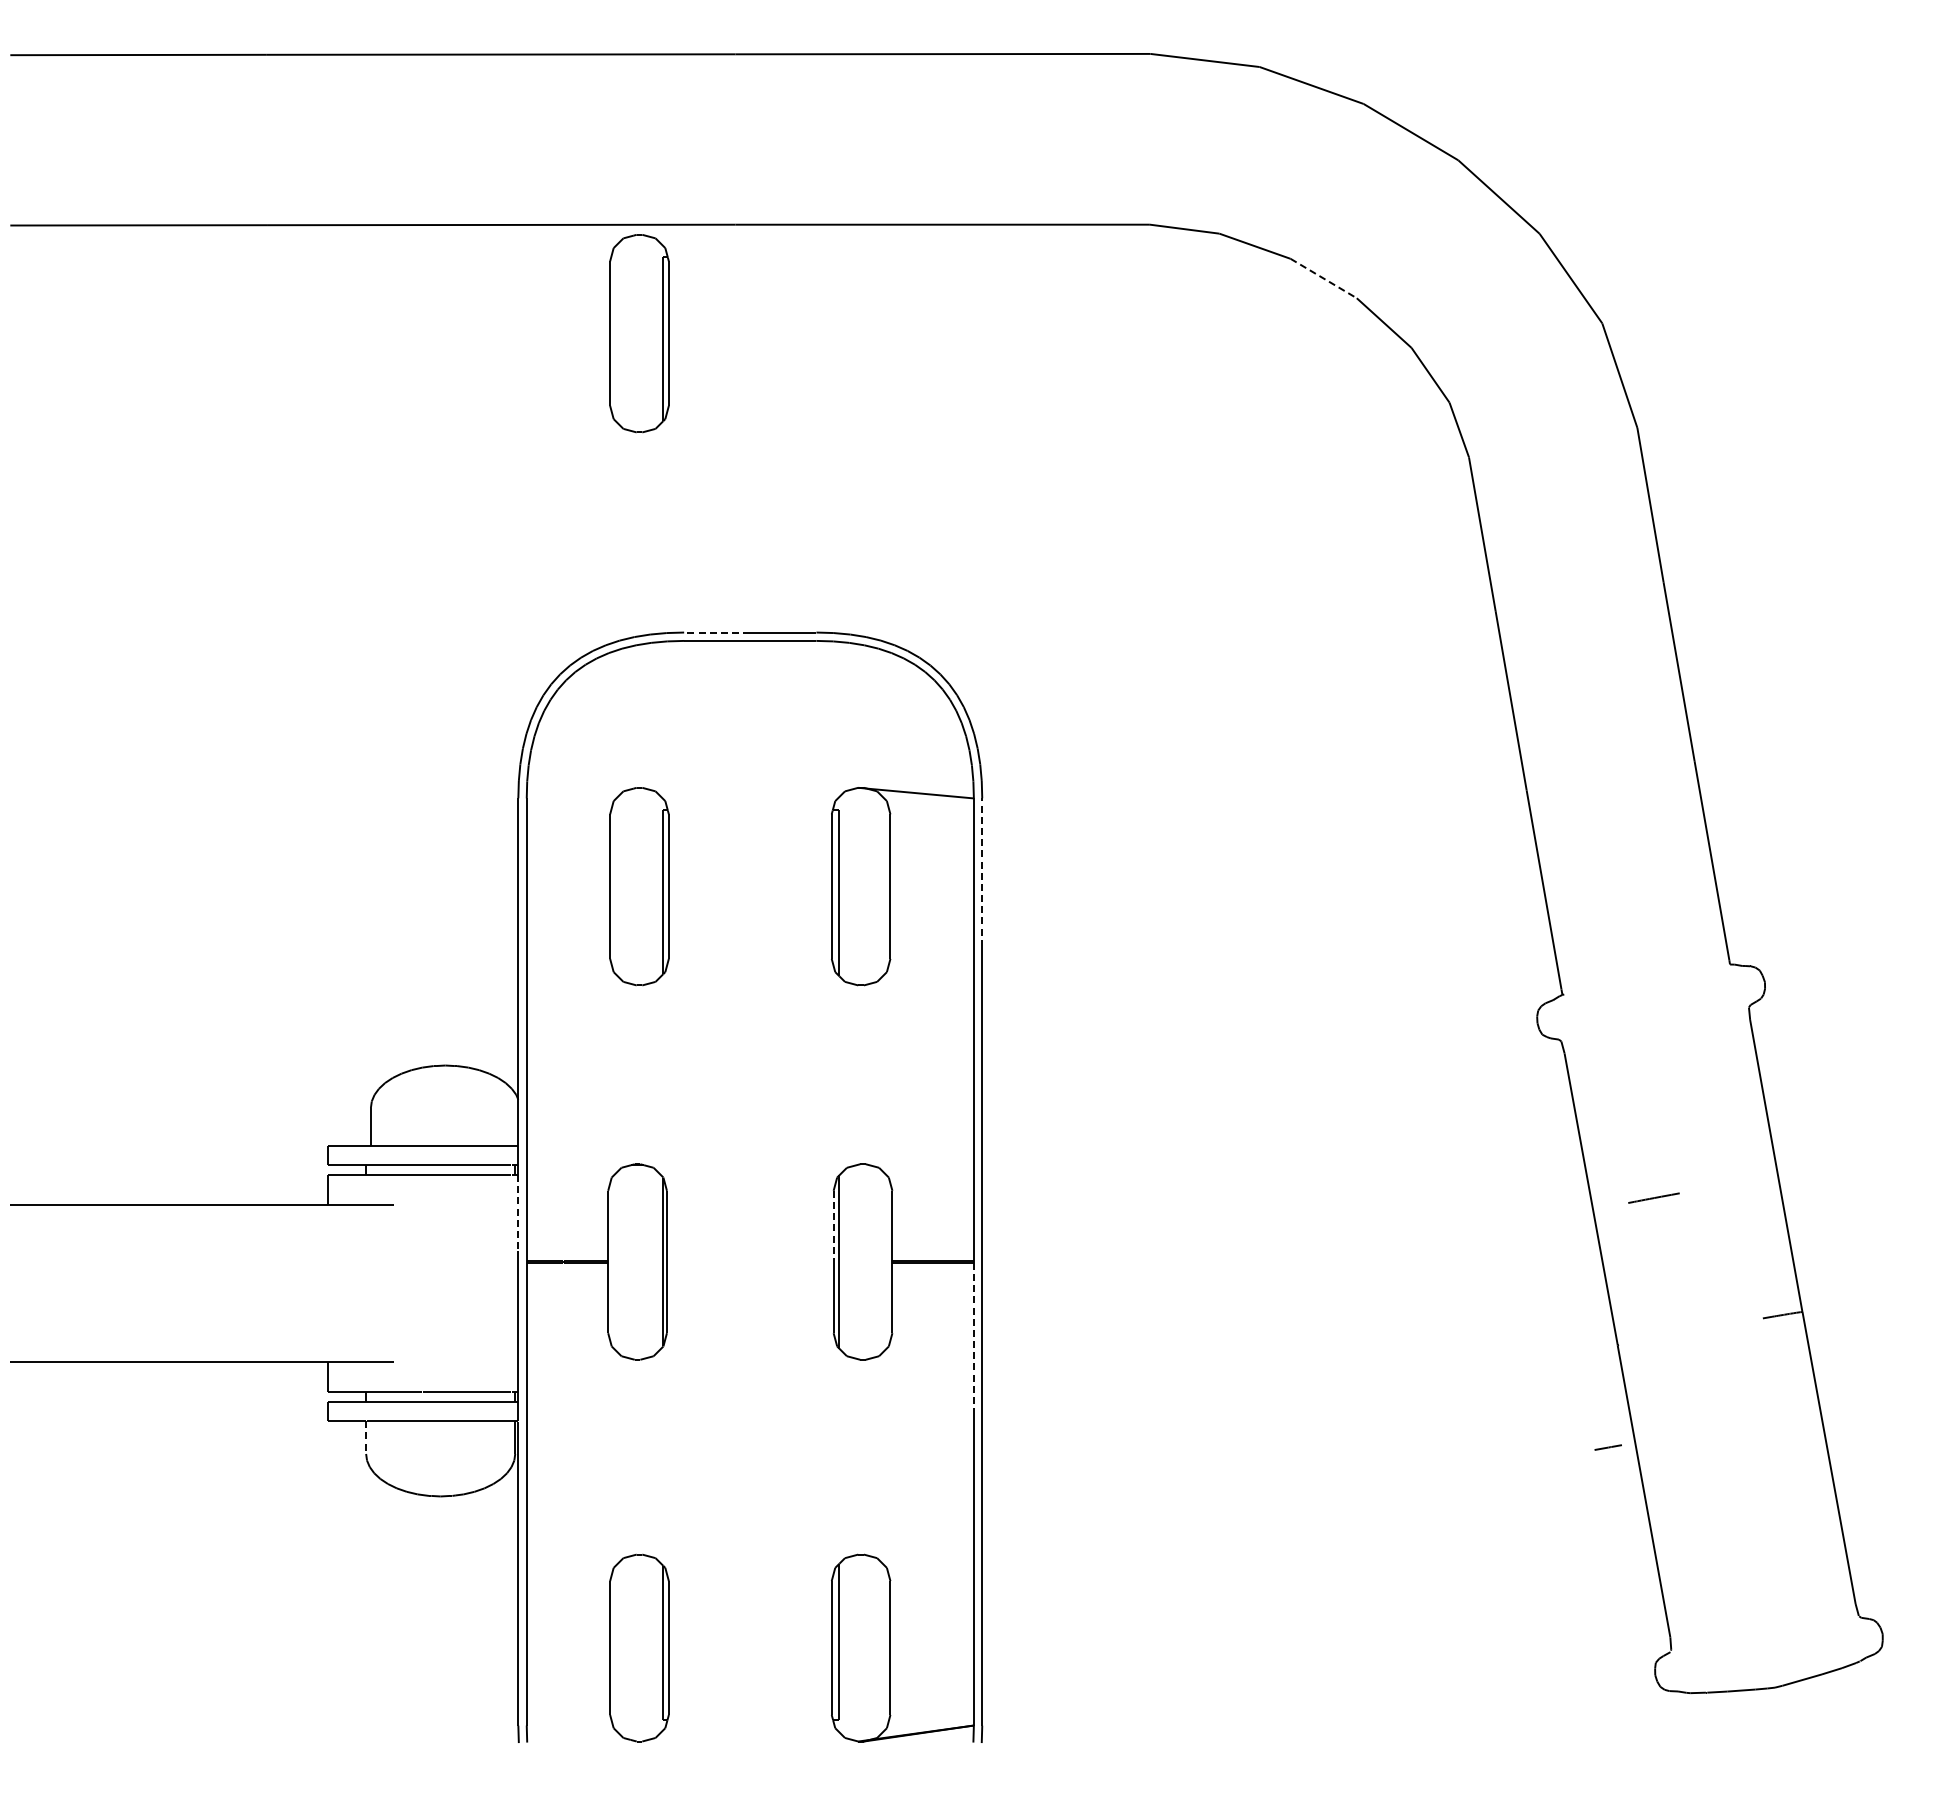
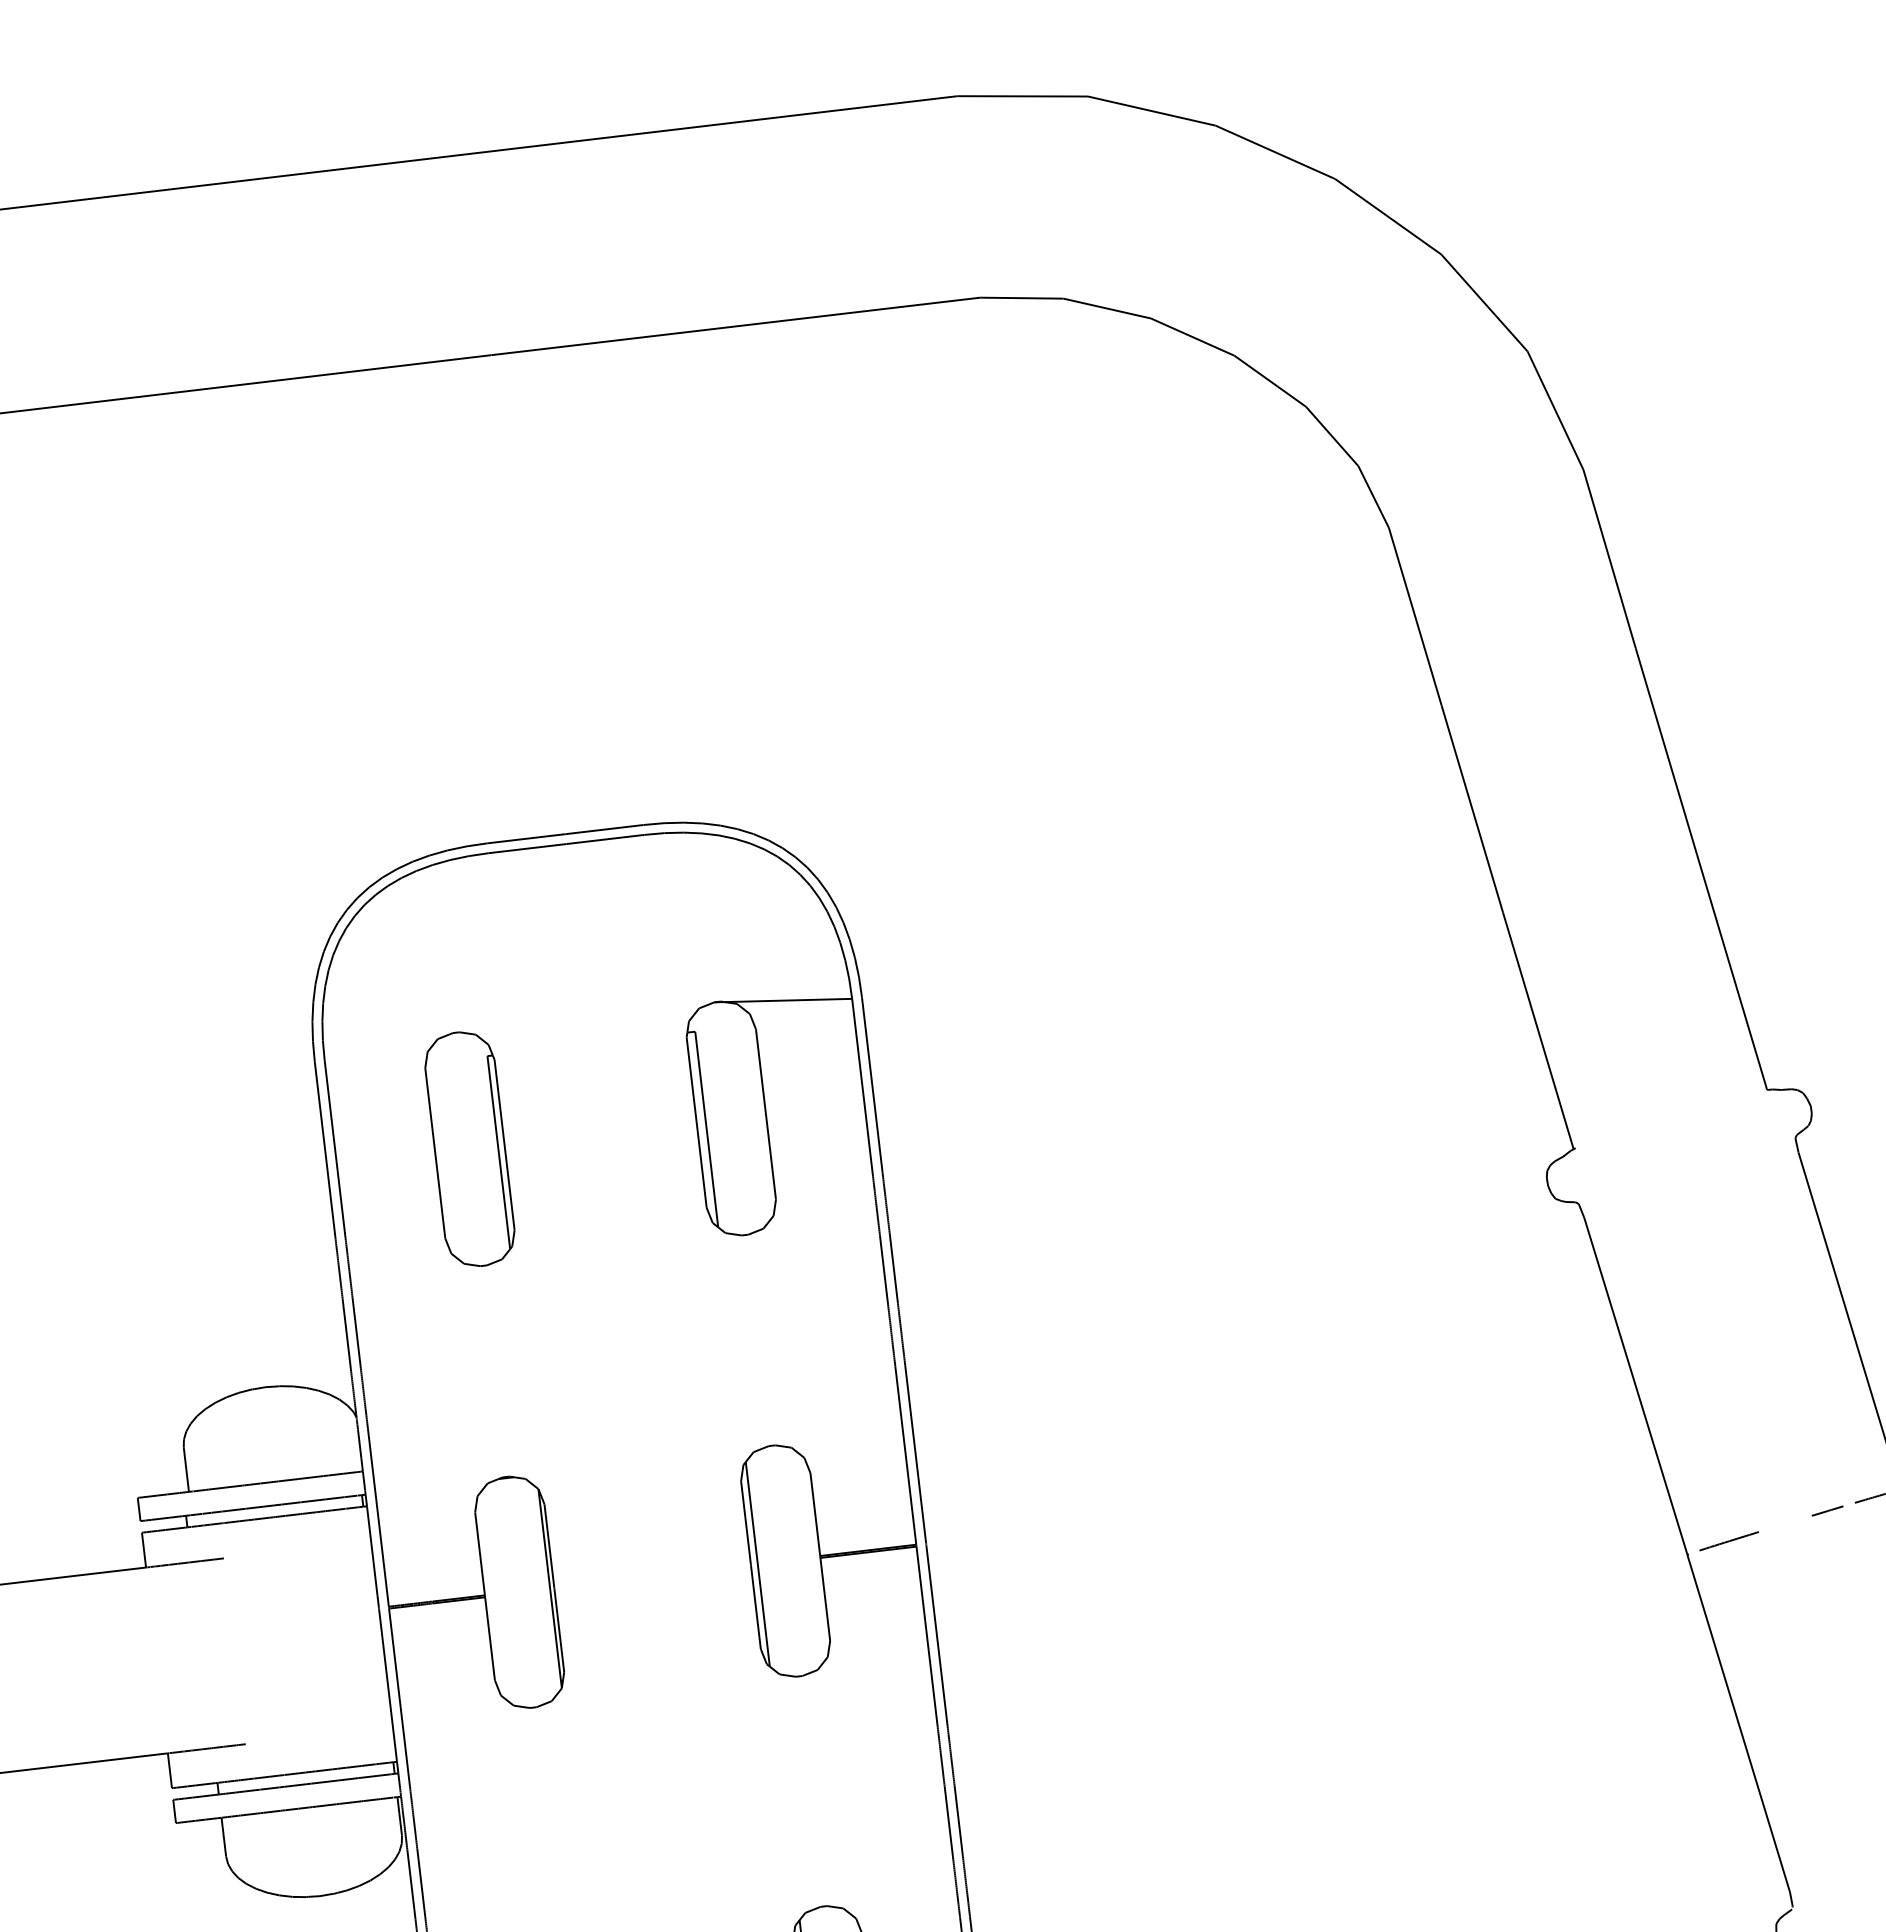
line: (1323, 278) -> (1192, 337), dashed -> solid
part: (639, 333) -> (393, 496), removed
line: (716, 632) -> (525, 838), dashed -> solid
line: (982, 872) -> (872, 1085), dashed -> solid
line: (1653, 1197) -> (1728, 1540), moved
line: (518, 1213) -> (372, 1551), dashed -> solid
line: (833, 1226) -> (745, 1523), dashed -> solid
line: (973, 1338) -> (926, 1635), dashed -> solid
line: (366, 1438) -> (224, 1838), dashed -> solid
line: (1607, 1447) -> (1826, 1511), moved

